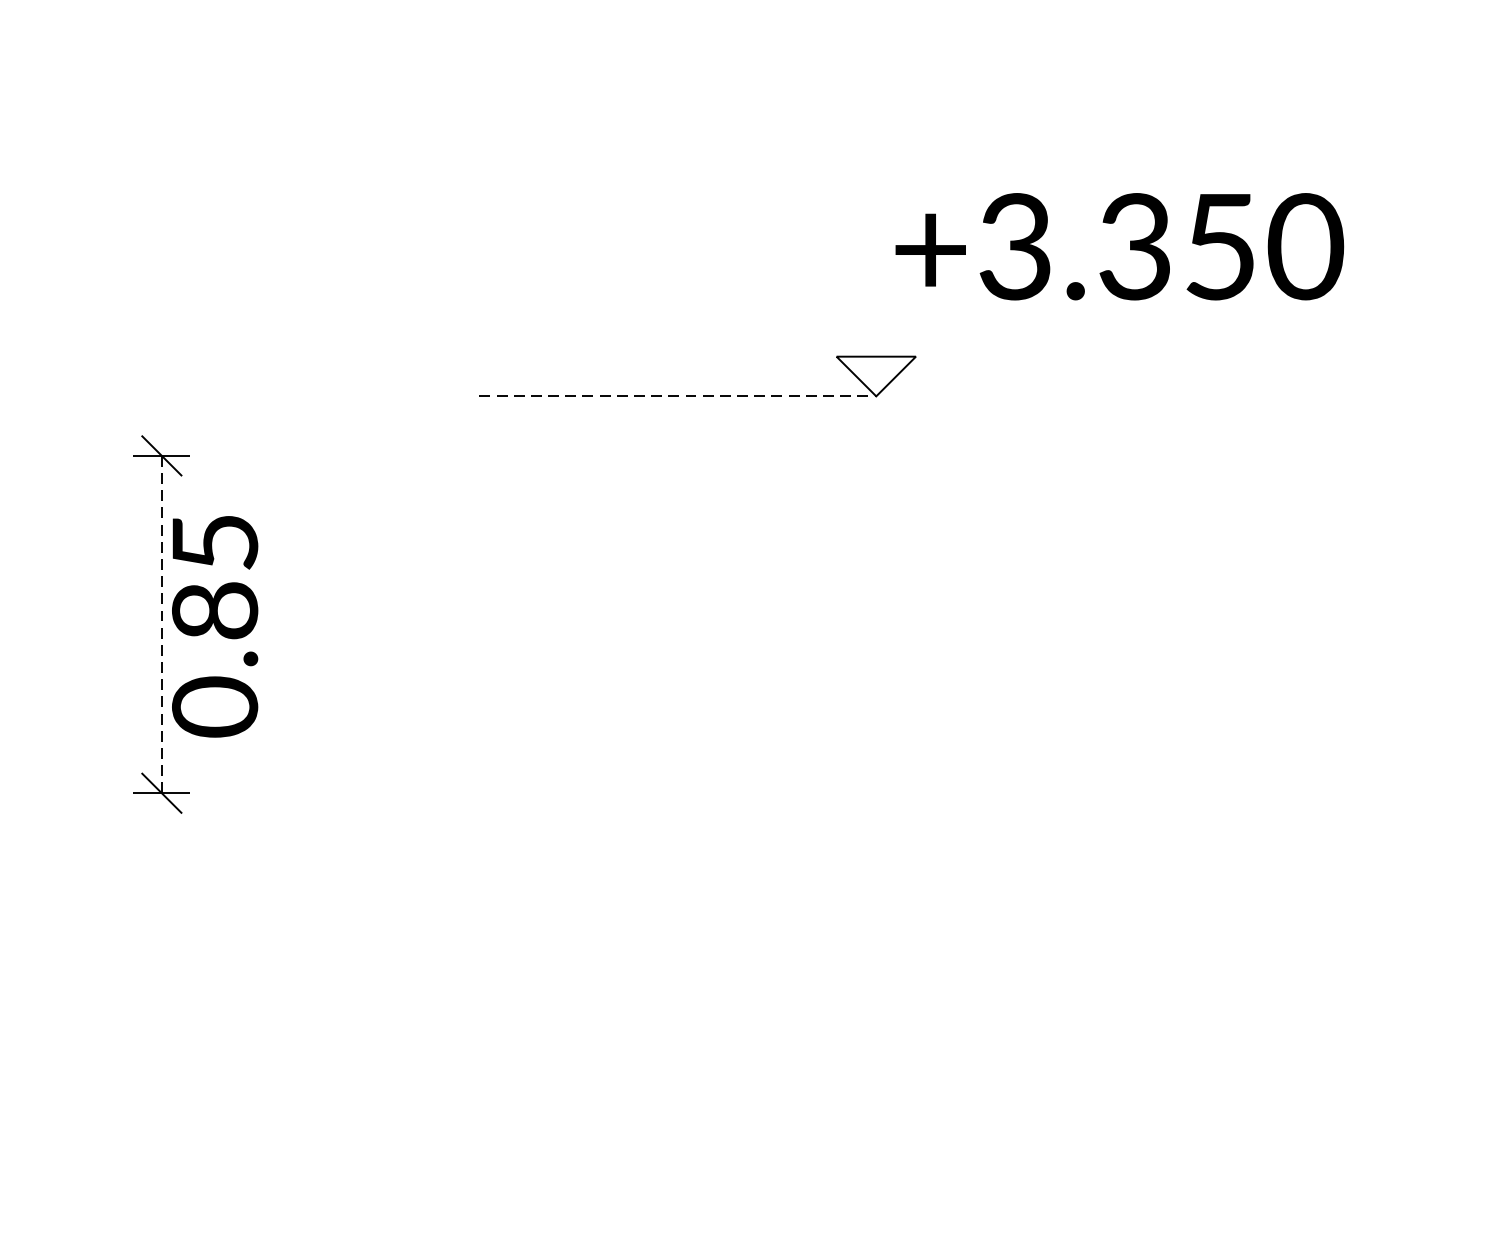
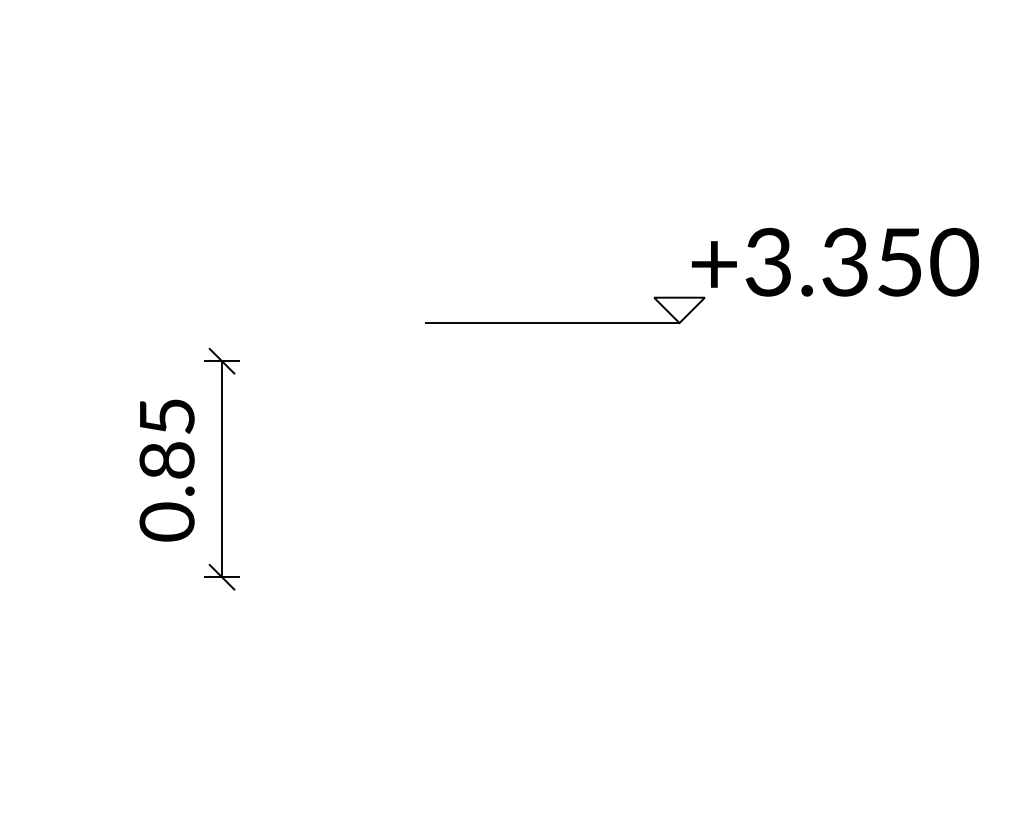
text: (1118, 247) -> (834, 262), moved
line: (677, 396) -> (552, 323), dashed -> solid
line: (162, 625) -> (222, 469), dashed -> solid
text: (214, 626) -> (166, 470), moved

